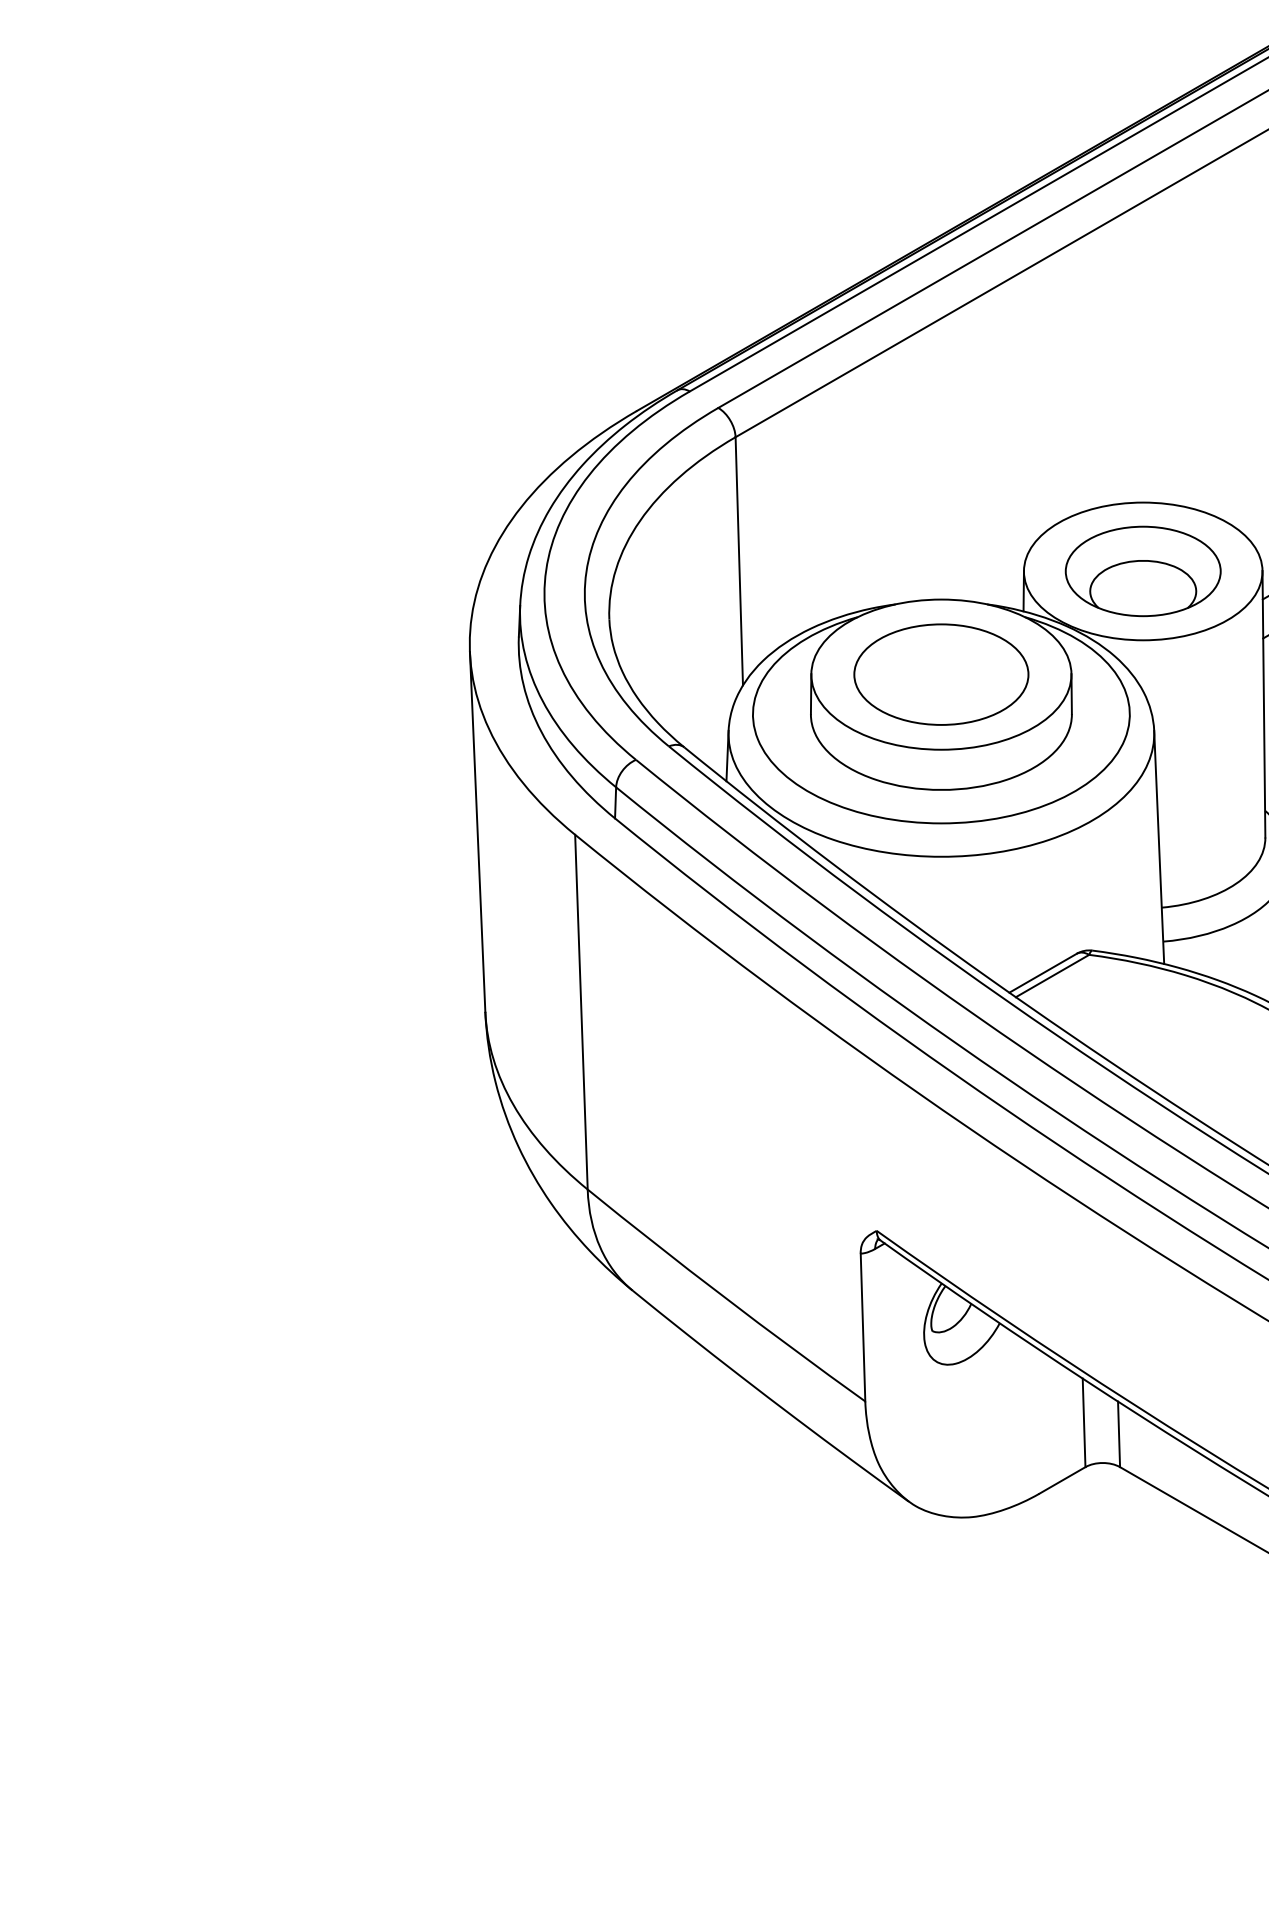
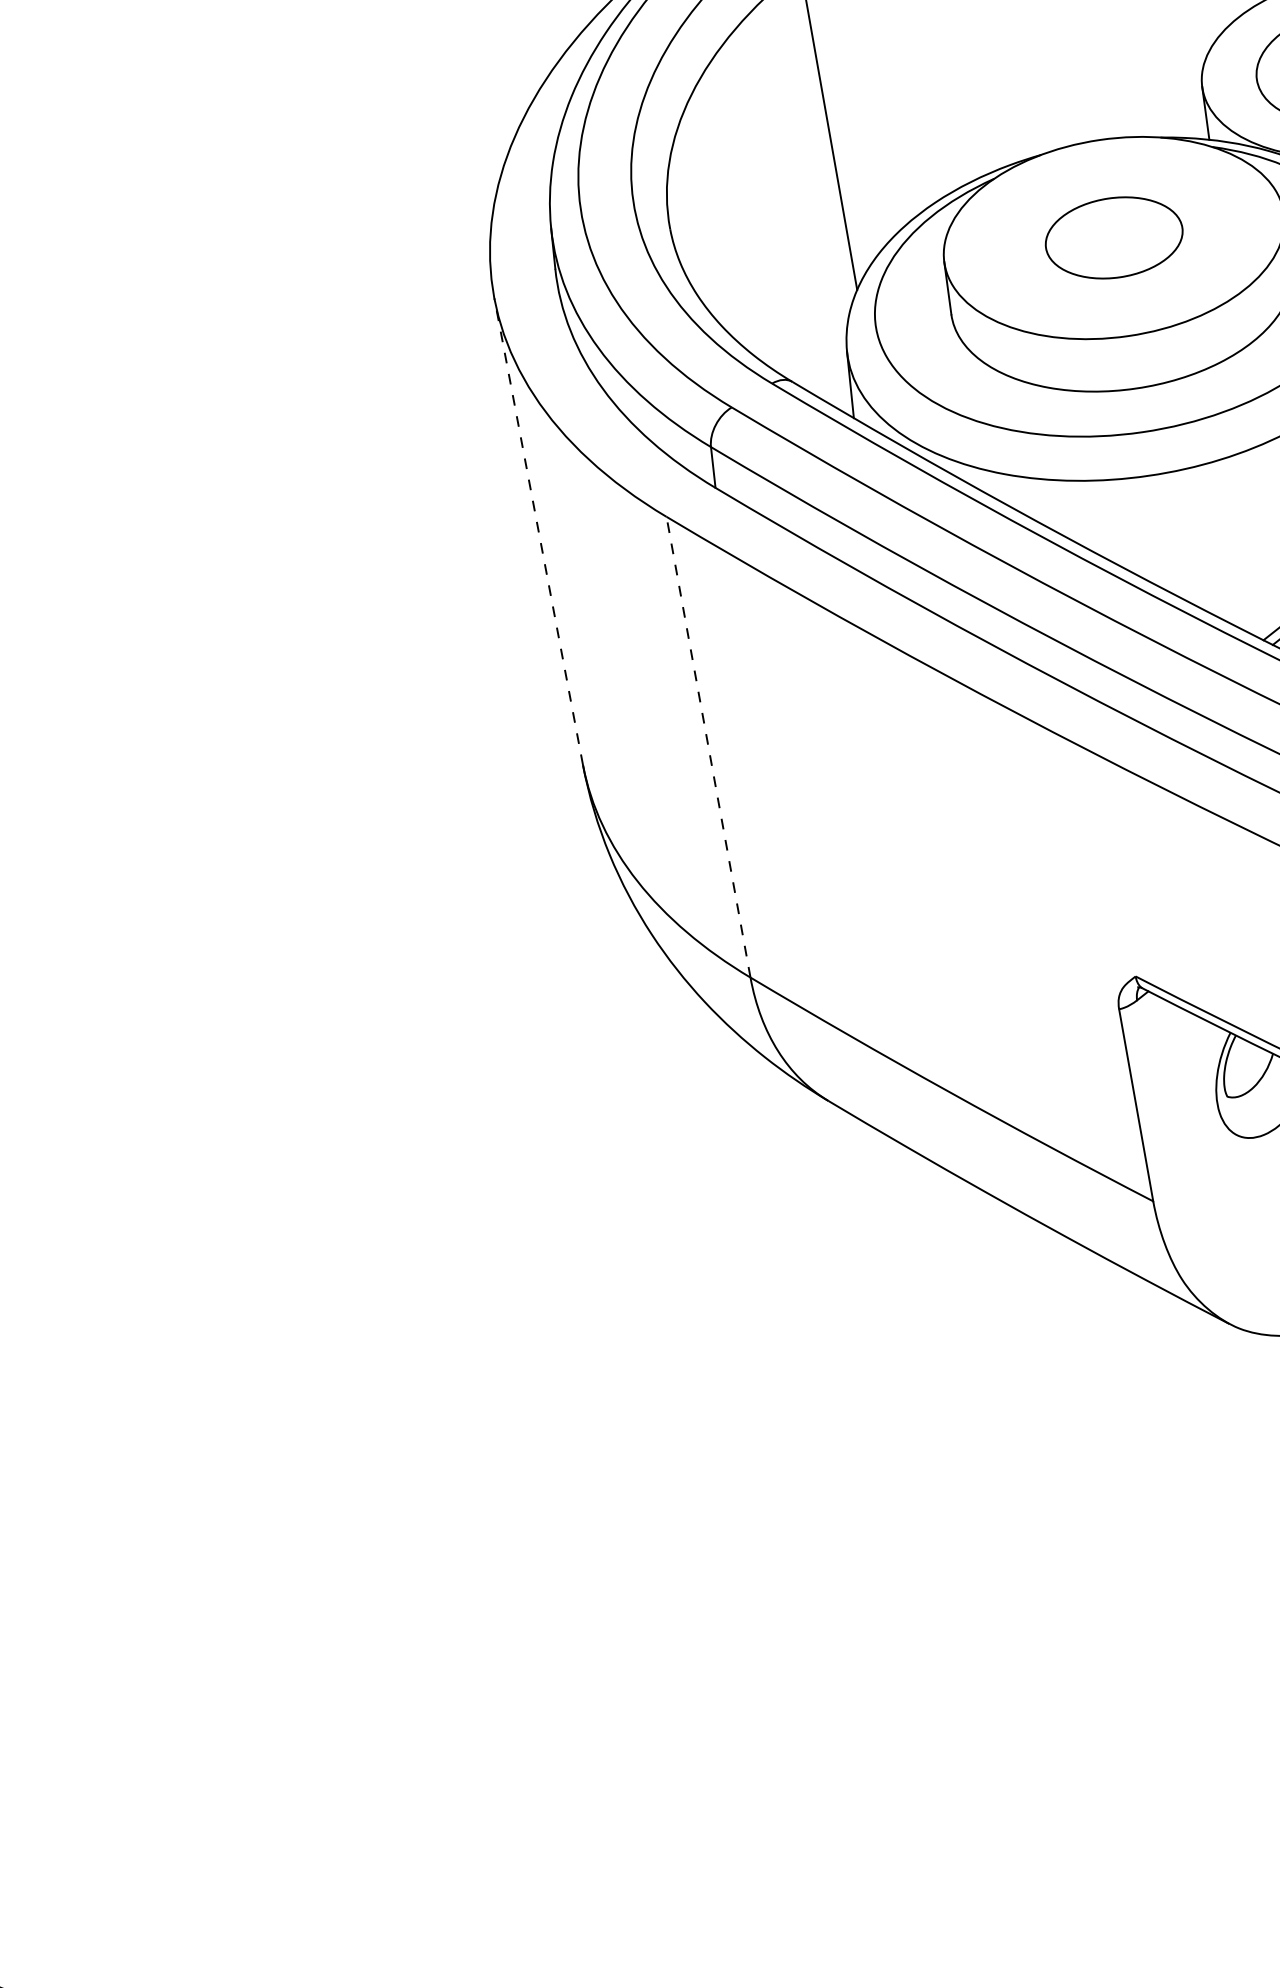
part: (941, 674) -> (1114, 237), size x0.6
line: (477, 831) -> (538, 531), solid -> dashed
line: (581, 1011) -> (708, 746), solid -> dashed

